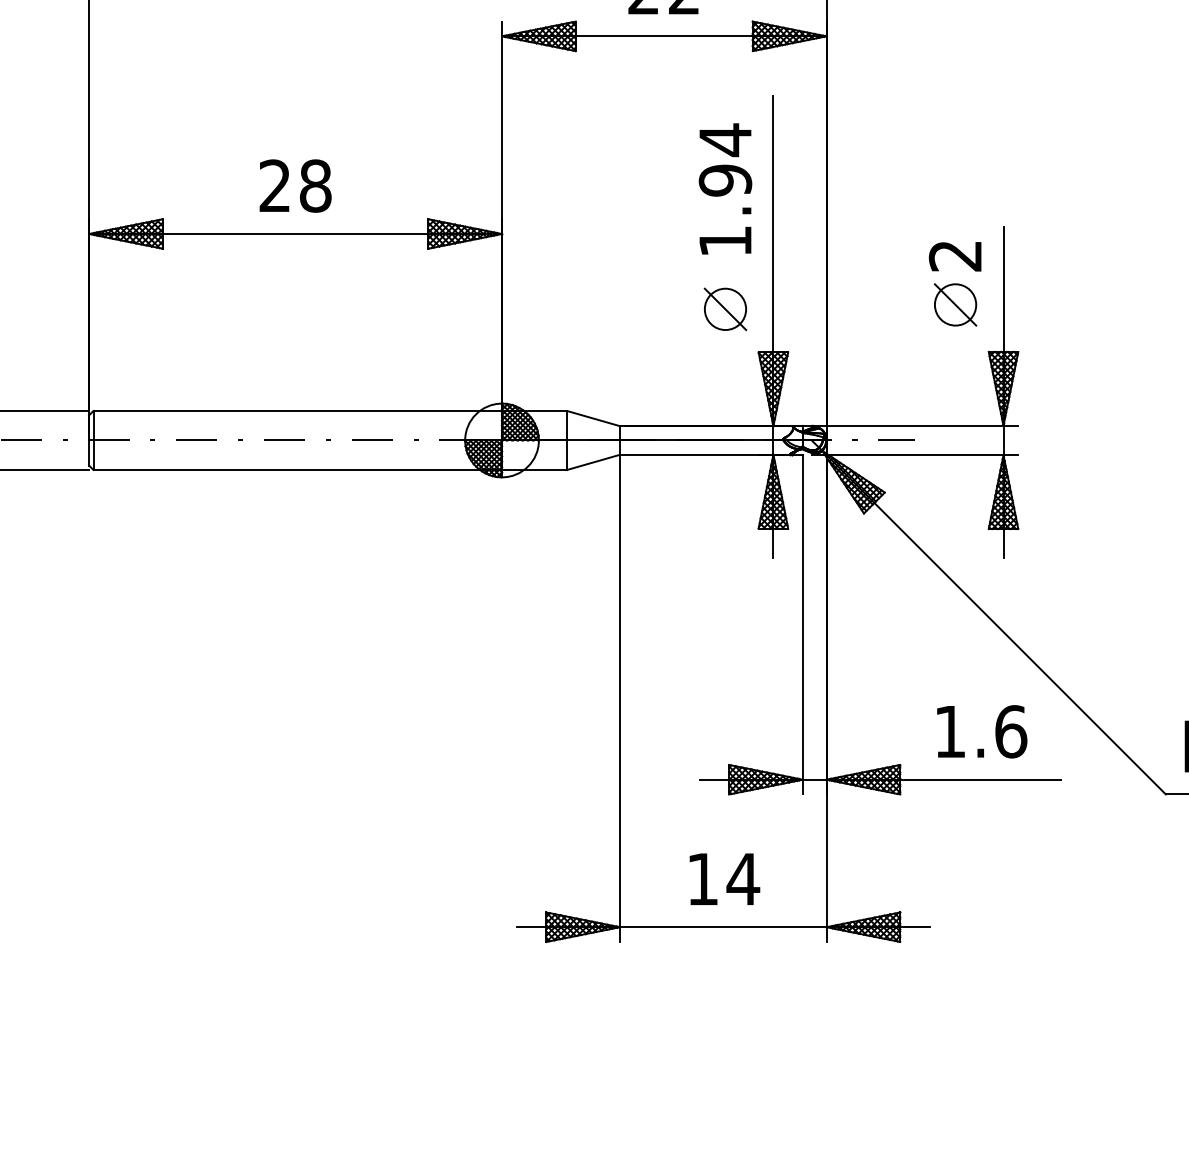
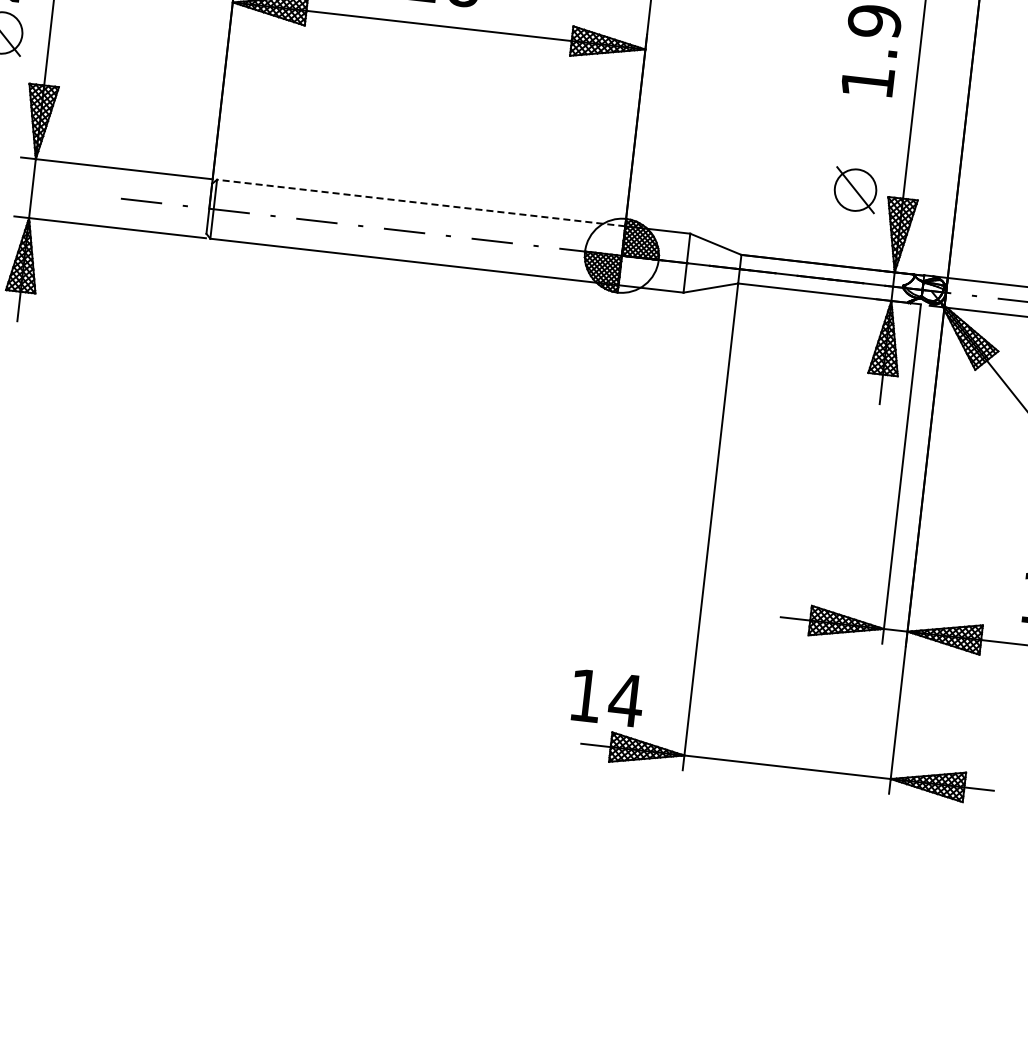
part: (725, 308) -> (855, 189), moved
line: (297, 411) -> (420, 203), solid -> dashed
text: (724, 878) -> (607, 697), moved

